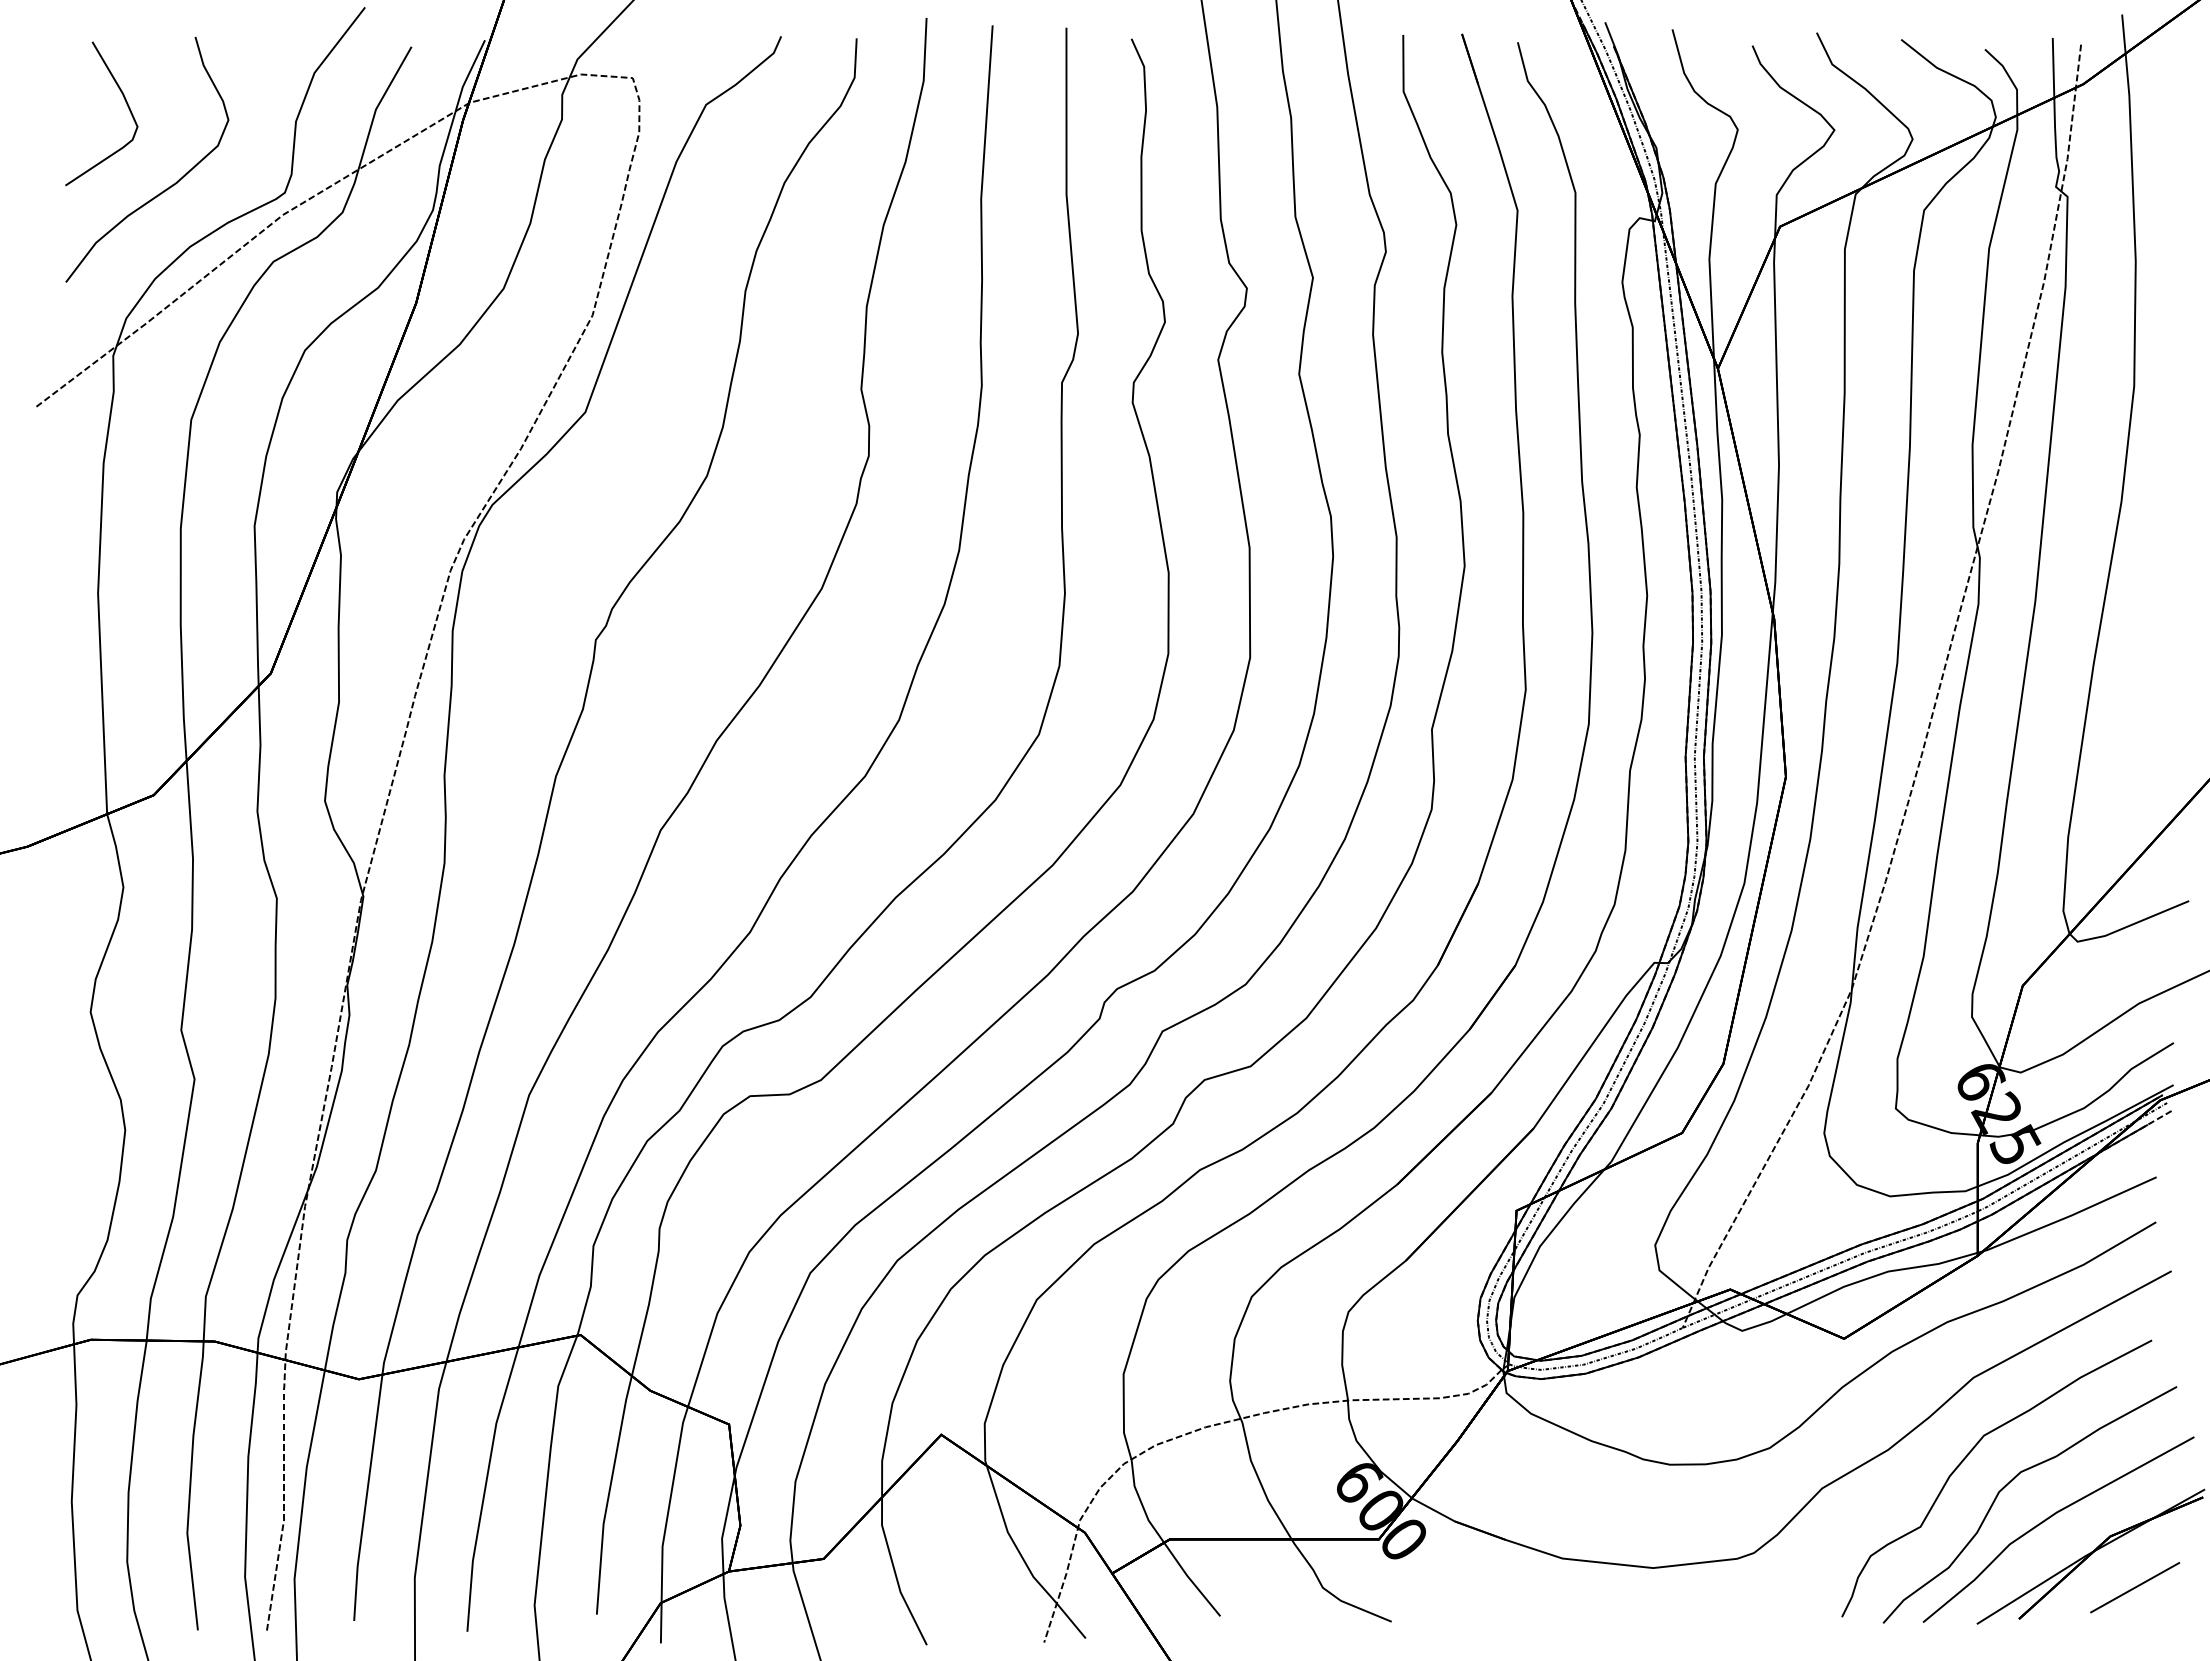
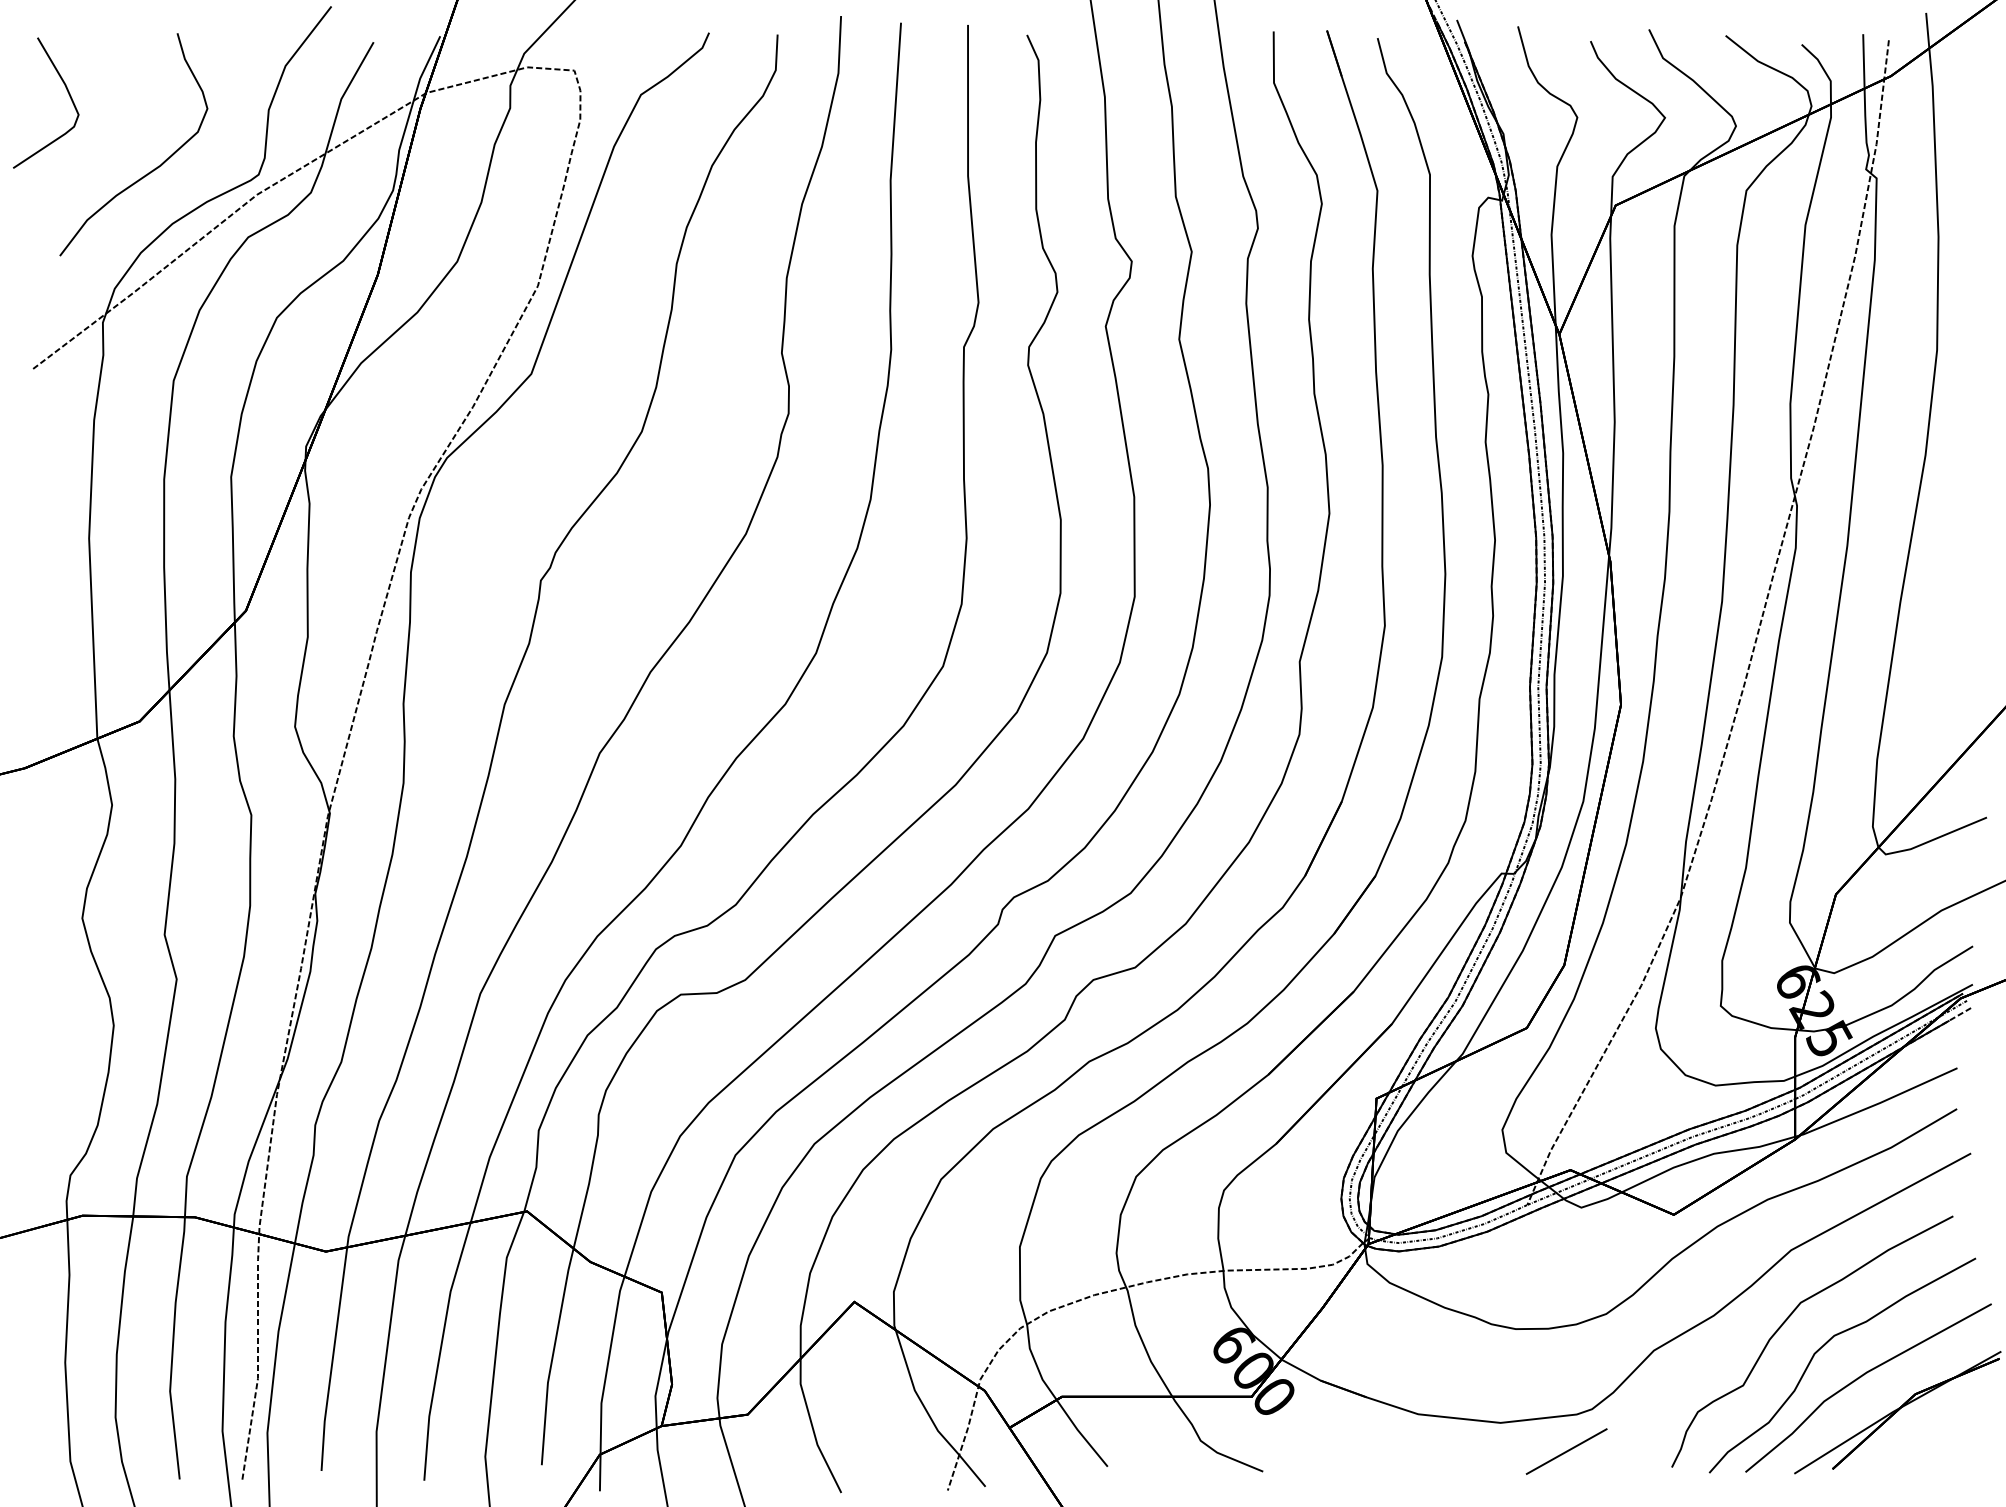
part: (125, 102) -> (67, 92), moved
line: (2135, 1587) -> (1567, 1451), moved

